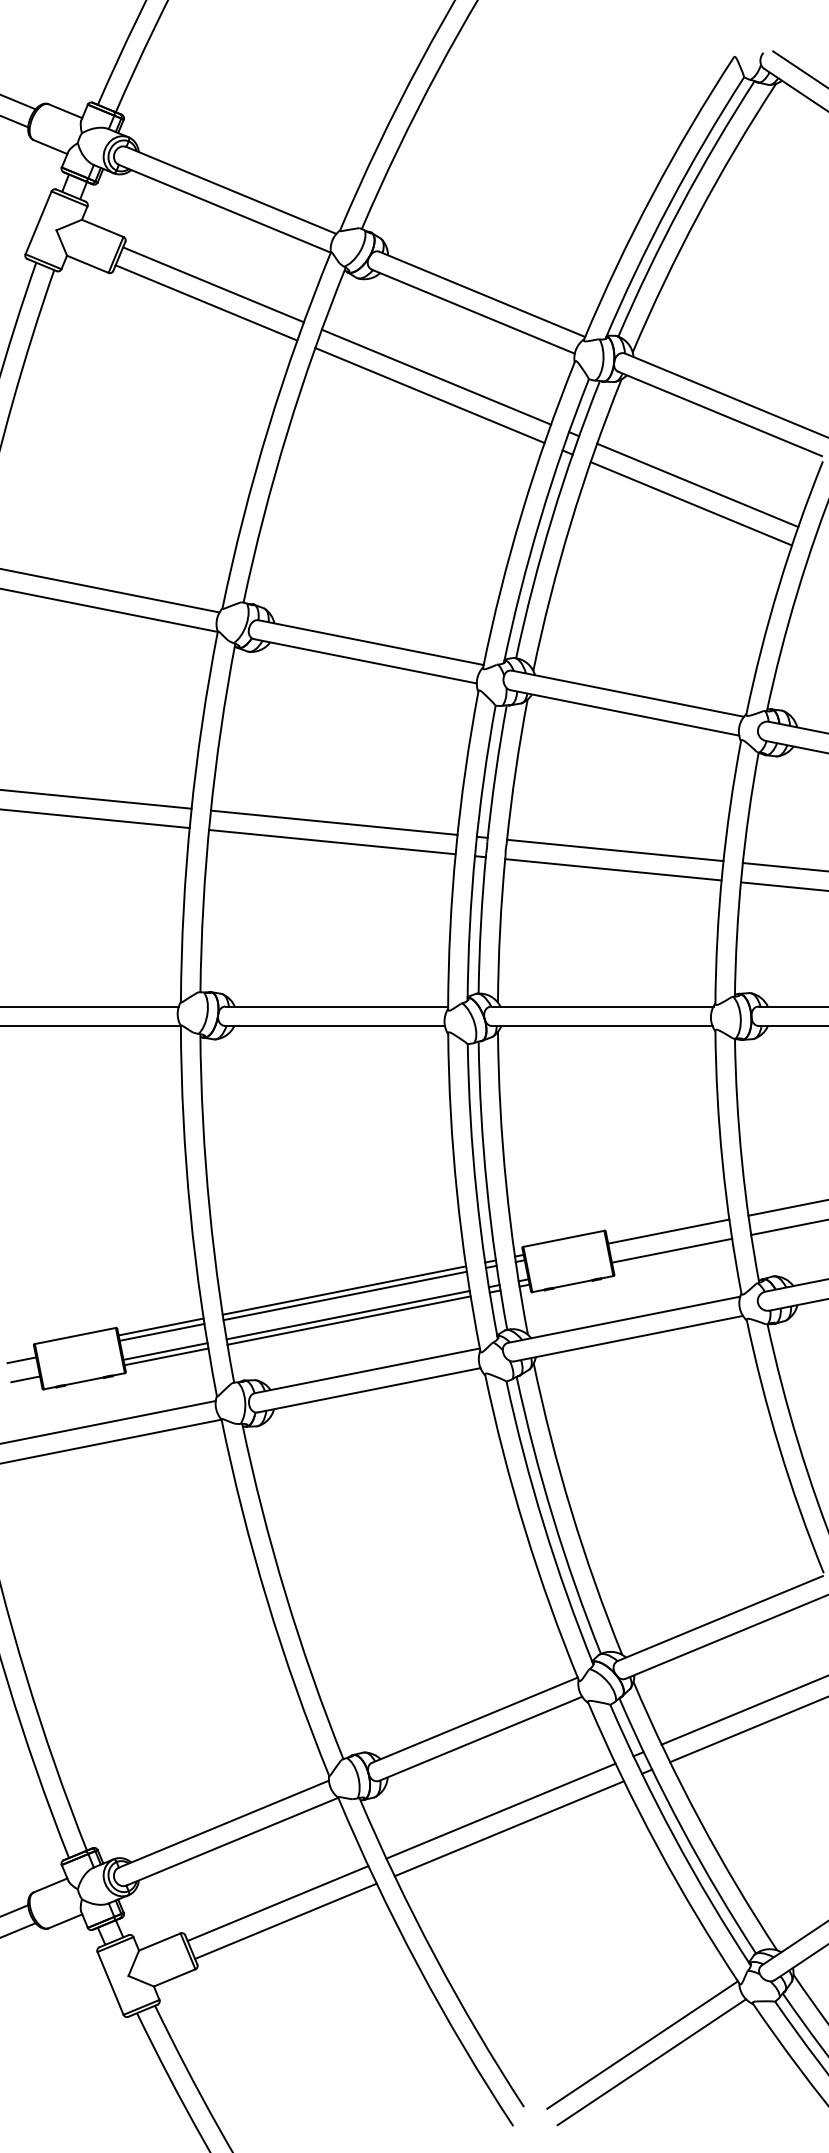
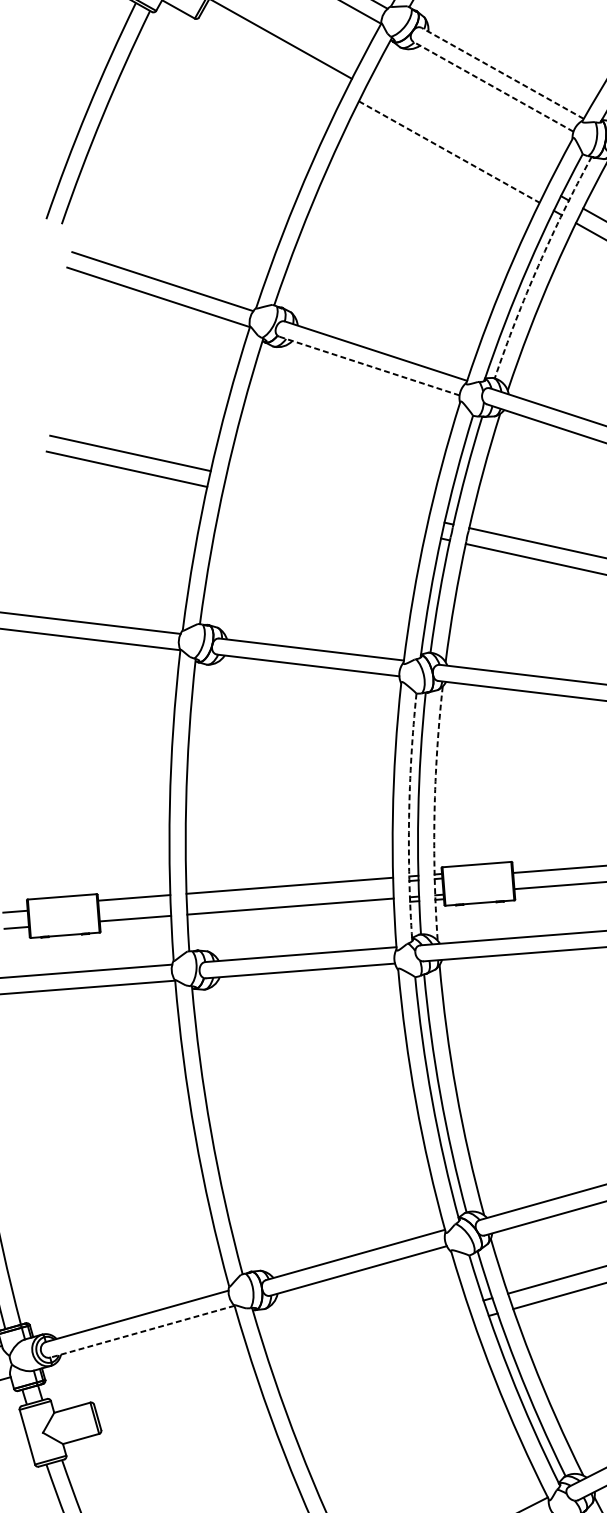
line: (481, 294) -> (501, 73), solid -> dashed
line: (206, 302) -> (273, 52), removed
line: (473, 311) -> (493, 86), solid -> dashed
line: (436, 376) -> (456, 136), removed
line: (430, 395) -> (449, 152), solid -> dashed
arc: (552, 517) -> (538, 265), solid -> dashed
line: (365, 661) -> (369, 366), solid -> dashed
line: (333, 822) -> (327, 496), removed
line: (332, 841) -> (324, 512), removed
arc: (506, 1184) -> (434, 813), solid -> dashed
arc: (476, 1192) -> (409, 817), solid -> dashed
line: (344, 1295) -> (289, 889), removed
line: (348, 1320) -> (290, 911), removed
line: (161, 1331) -> (134, 901), removed
line: (166, 1356) -> (135, 922), removed
line: (500, 1810) -> (367, 1332), removed
line: (509, 1828) -> (373, 1348), removed
line: (232, 1841) -> (142, 1331), solid -> dashed
line: (277, 1903) -> (173, 1387), removed
line: (285, 1920) -> (178, 1402), removed

